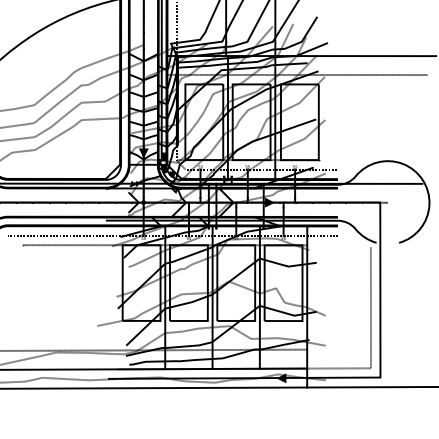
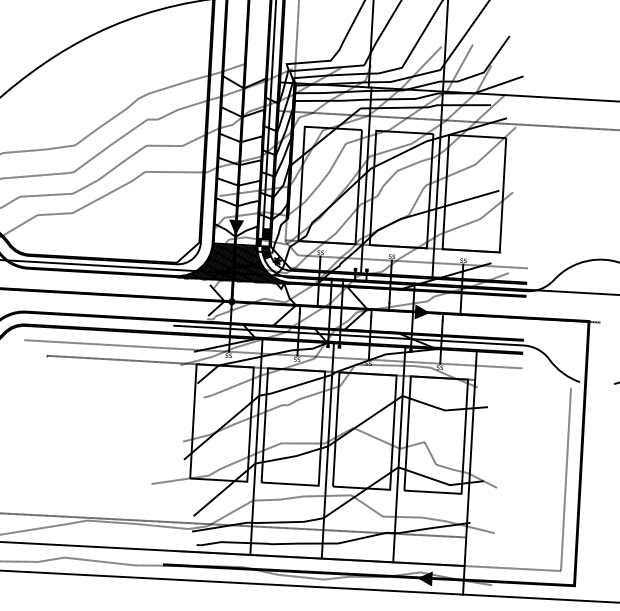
hatch: (142, 176) -> (232, 262), added

